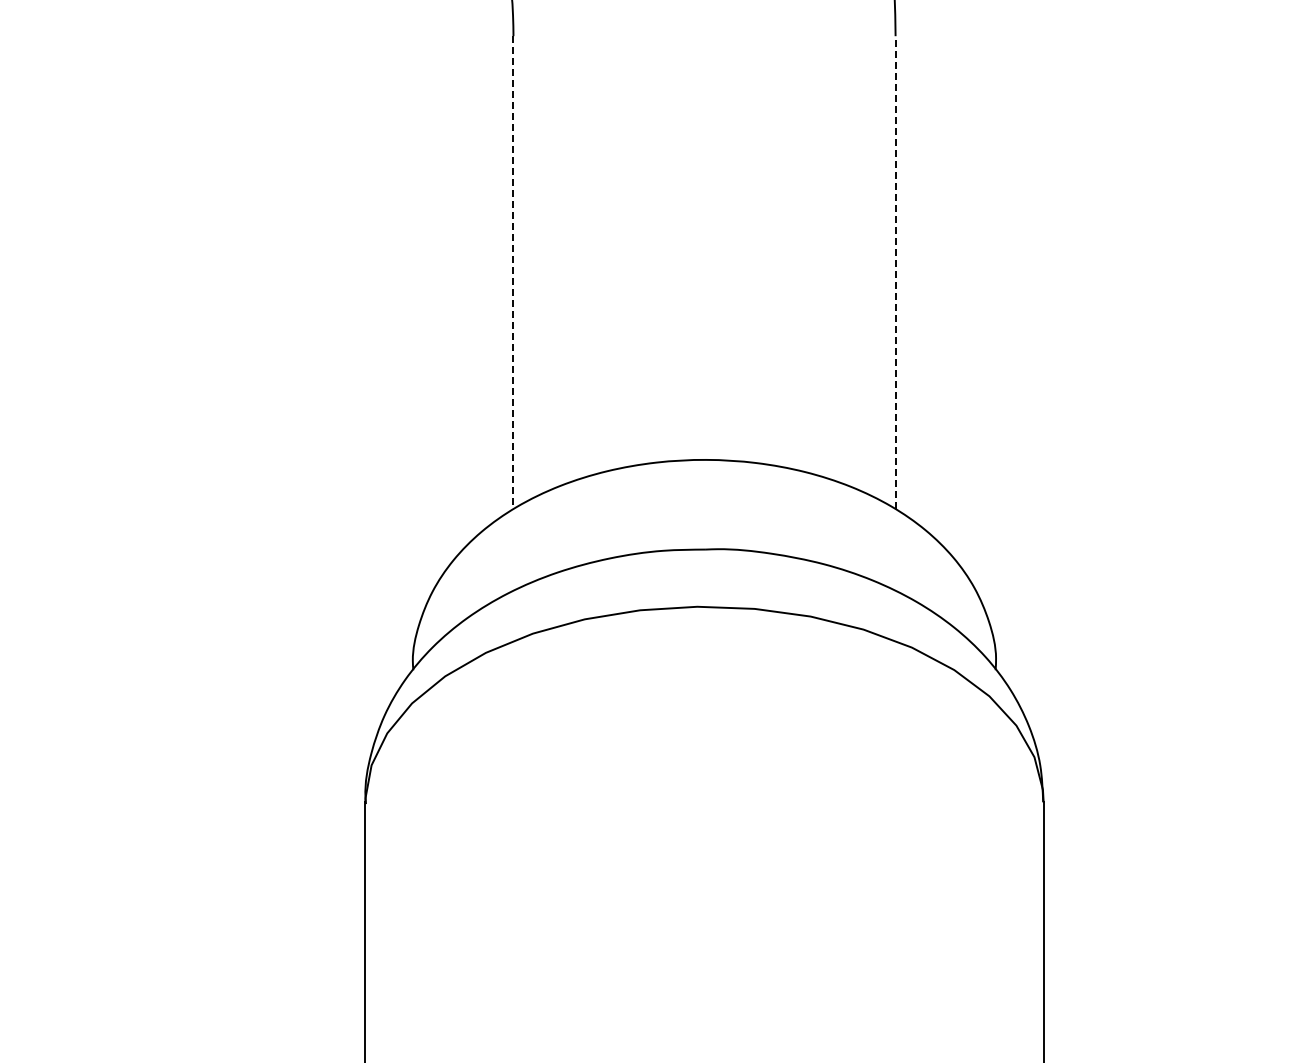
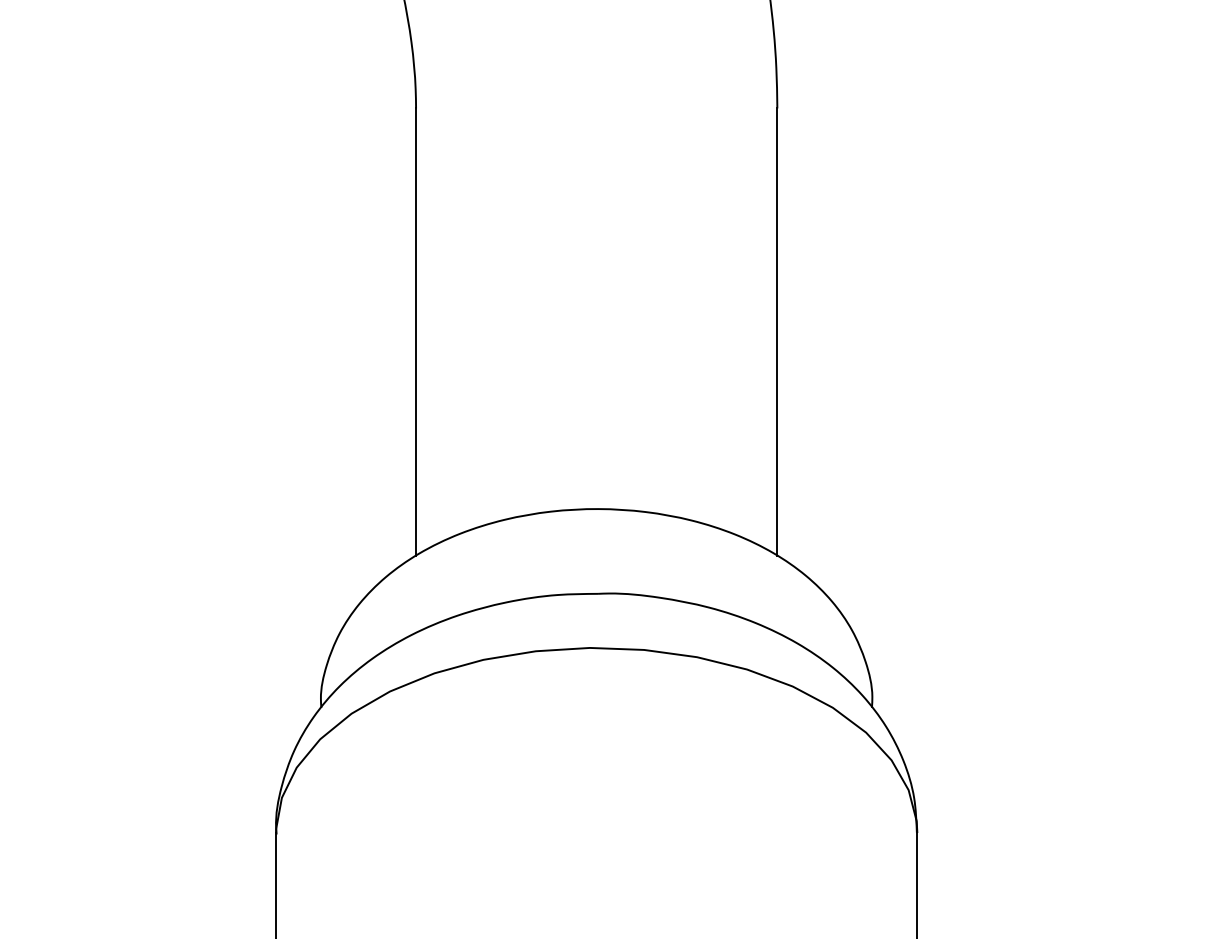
line: (513, 272) -> (416, 331), dashed -> solid
line: (895, 272) -> (777, 331), dashed -> solid

